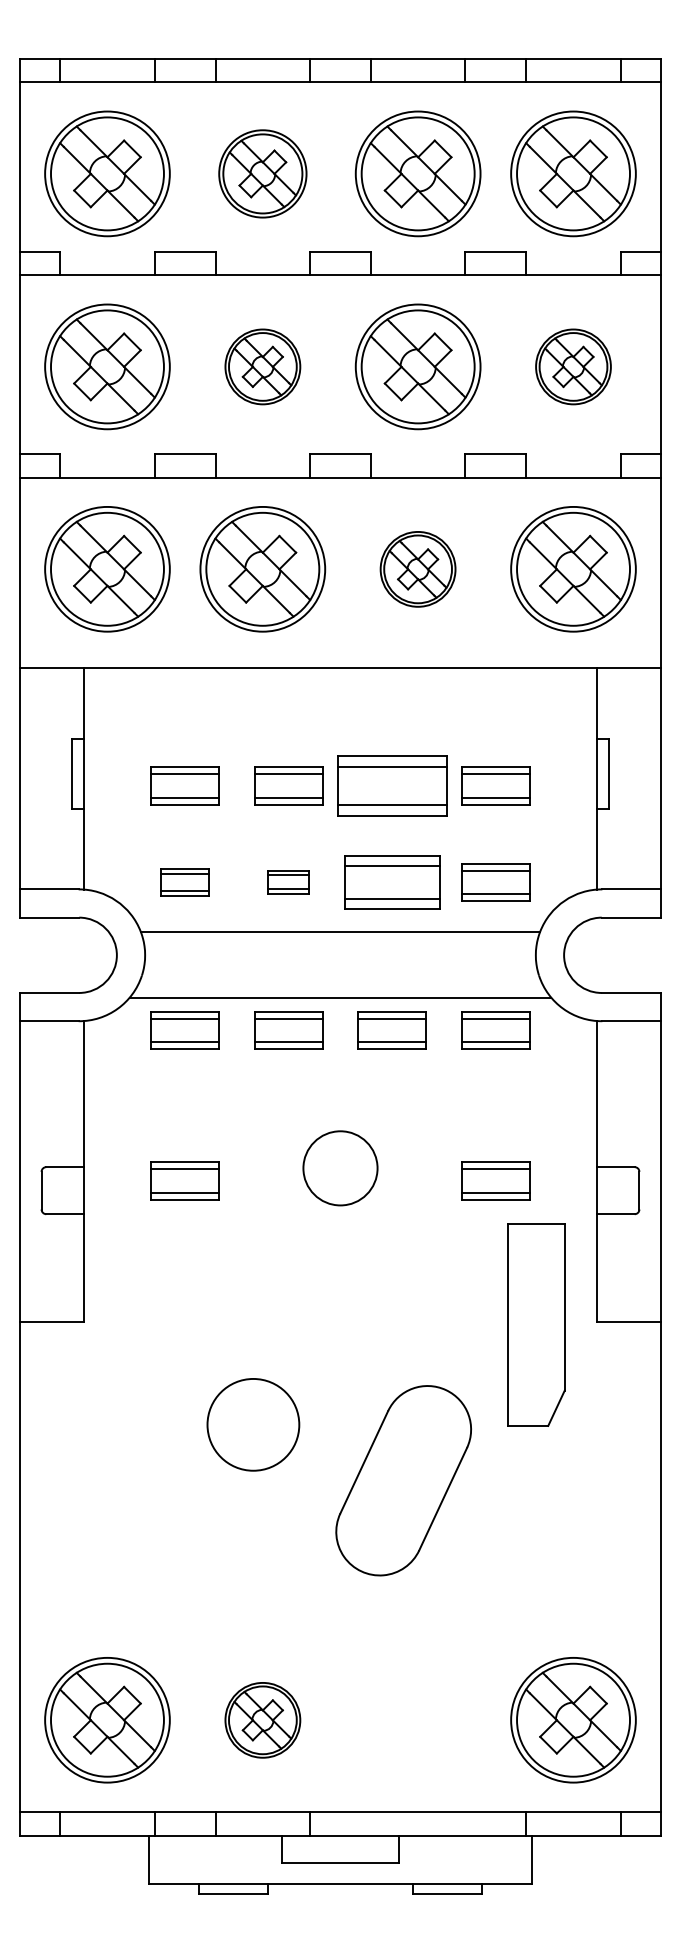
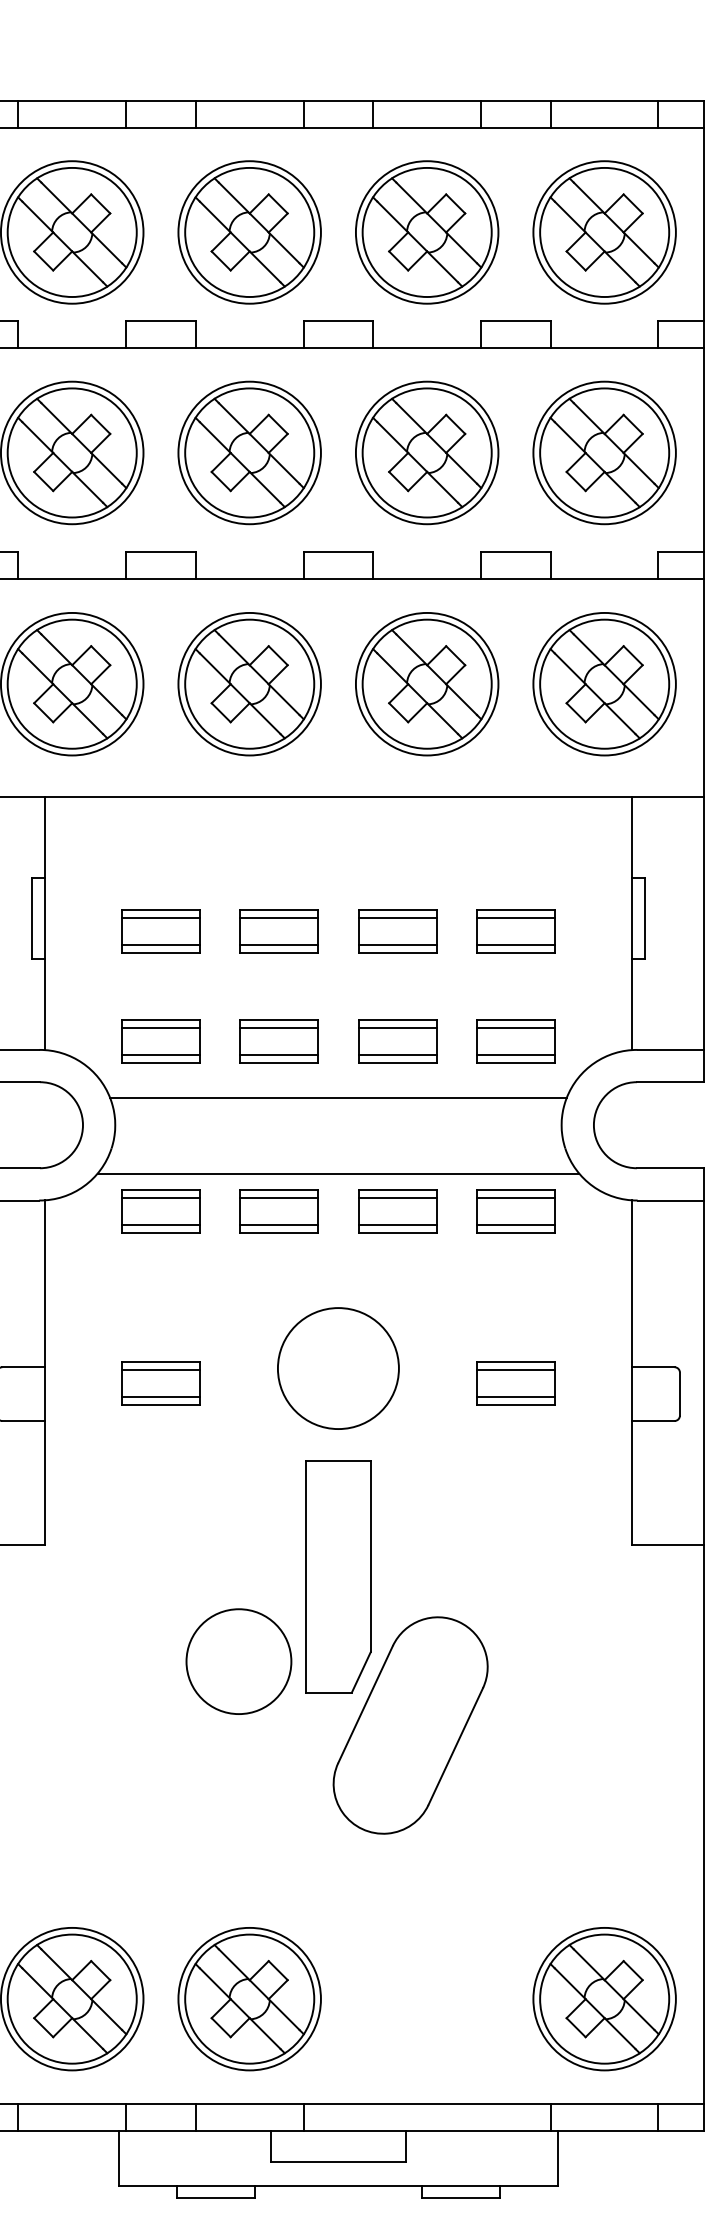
part: (262, 173) -> (249, 231), size x1.43
part: (262, 366) -> (249, 452), size x1.67
part: (573, 366) -> (604, 452), size x1.67
part: (417, 569) -> (426, 684), size x1.67
part: (391, 785) -> (396, 931), size x0.62
part: (184, 882) -> (160, 1042), size x1.43
part: (288, 882) -> (279, 1042), size x1.67
part: (391, 882) -> (396, 1042), size x0.71
circle: (340, 1168) -> (338, 1368), size x1.43
part: (536, 1324) -> (338, 1576), moved
part: (262, 1720) -> (249, 1999), size x1.67

